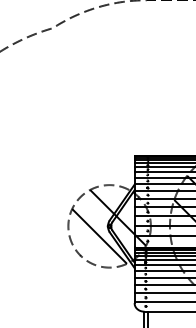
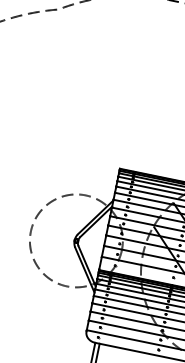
hatch: (109, 226) -> (76, 241), removed

